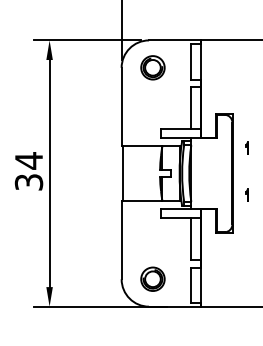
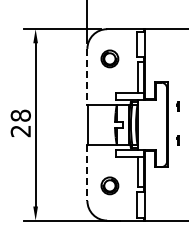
part: (152, 67) -> (109, 58), moved
line: (121, 107) -> (87, 77), solid -> dashed
text: (28, 171) -> (20, 123), 34 -> 28
line: (121, 241) -> (87, 173), solid -> dashed
part: (152, 278) -> (109, 185), moved

